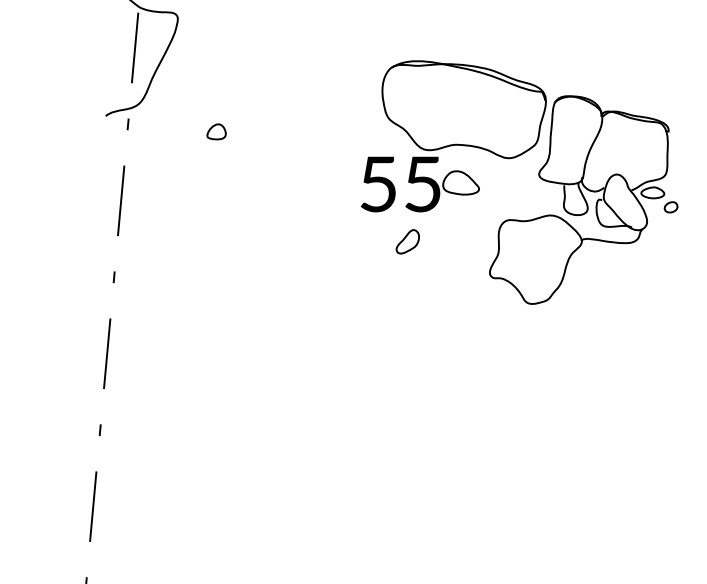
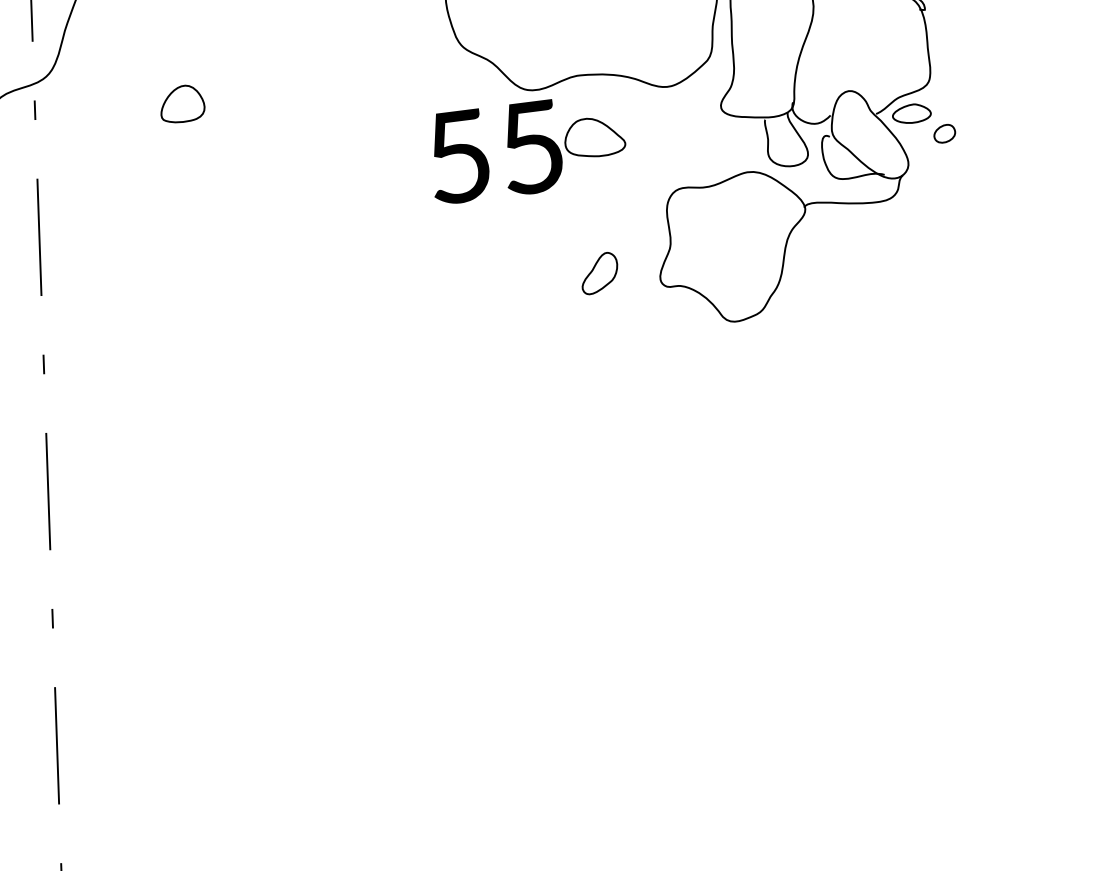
part: (216, 131) -> (181, 103), size x1.43
part: (407, 241) -> (598, 272), moved

